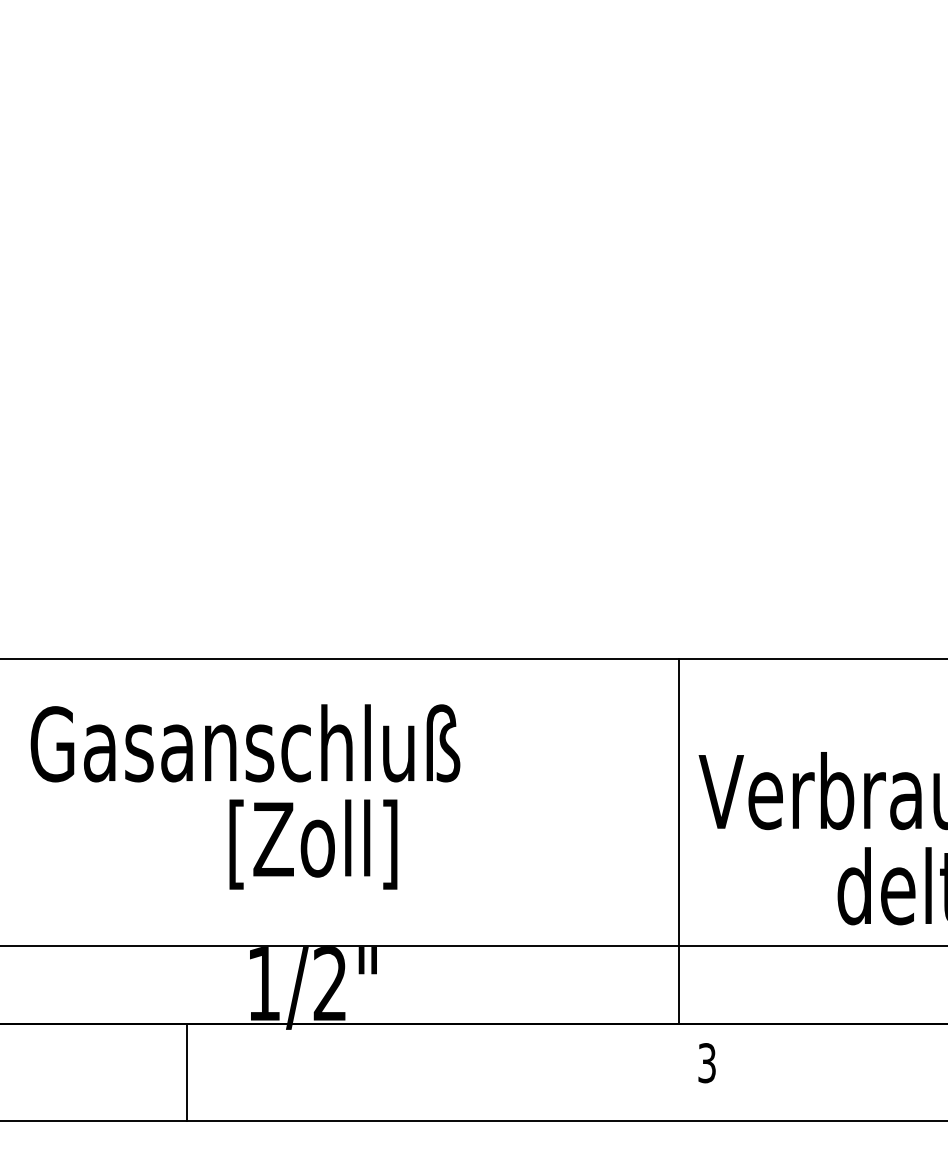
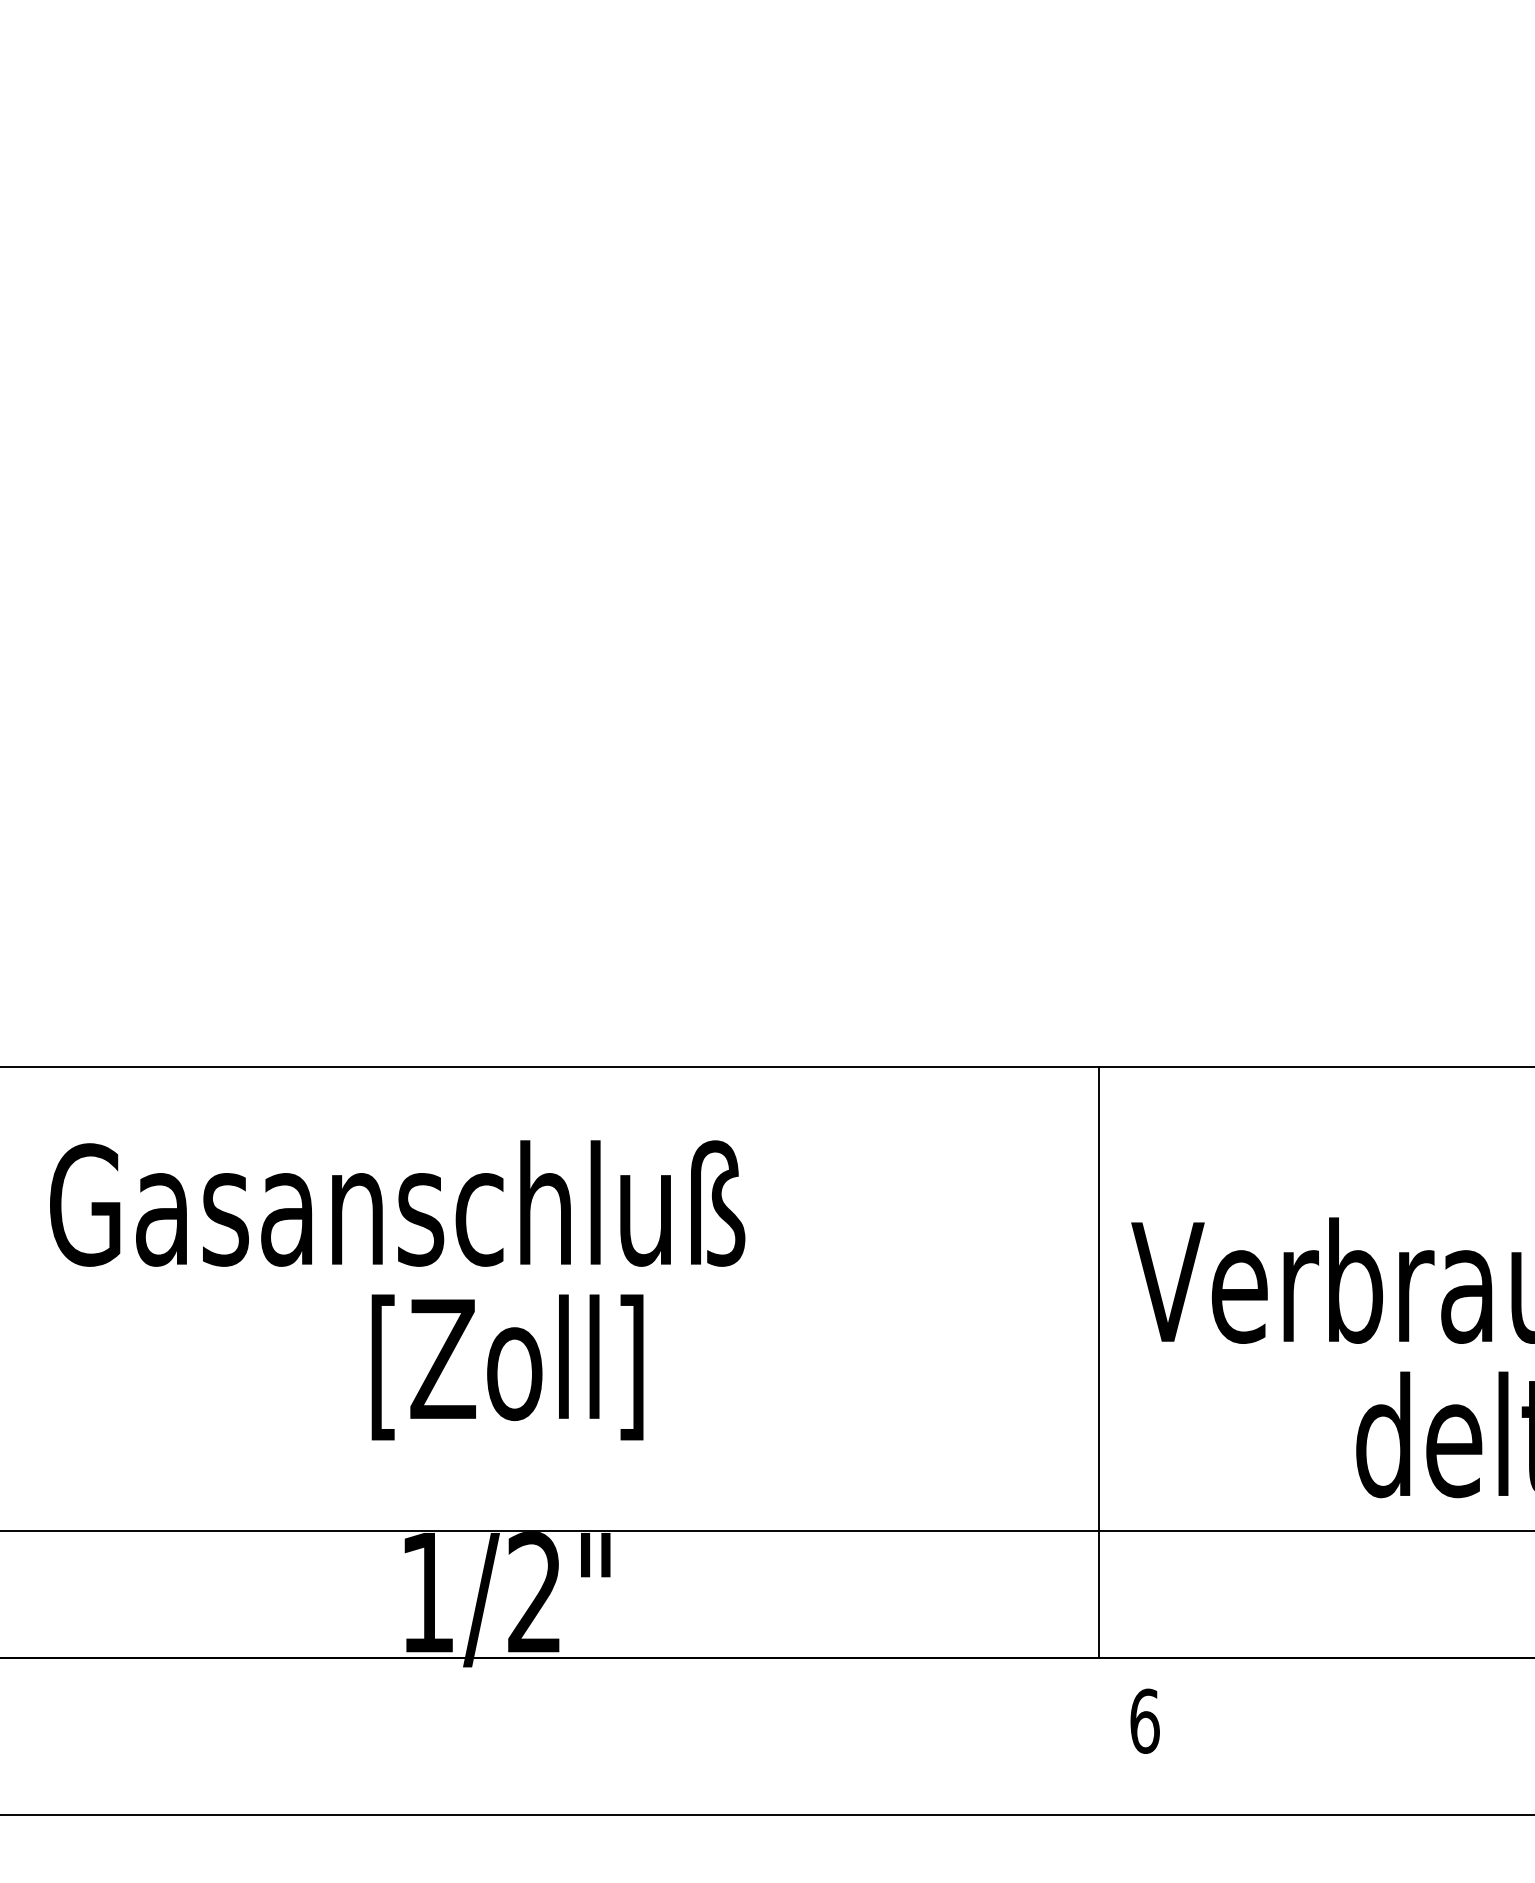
text: (707, 1063) -> (1145, 1721), 3 -> 6
line: (187, 1072) -> (303, 1736), removed

